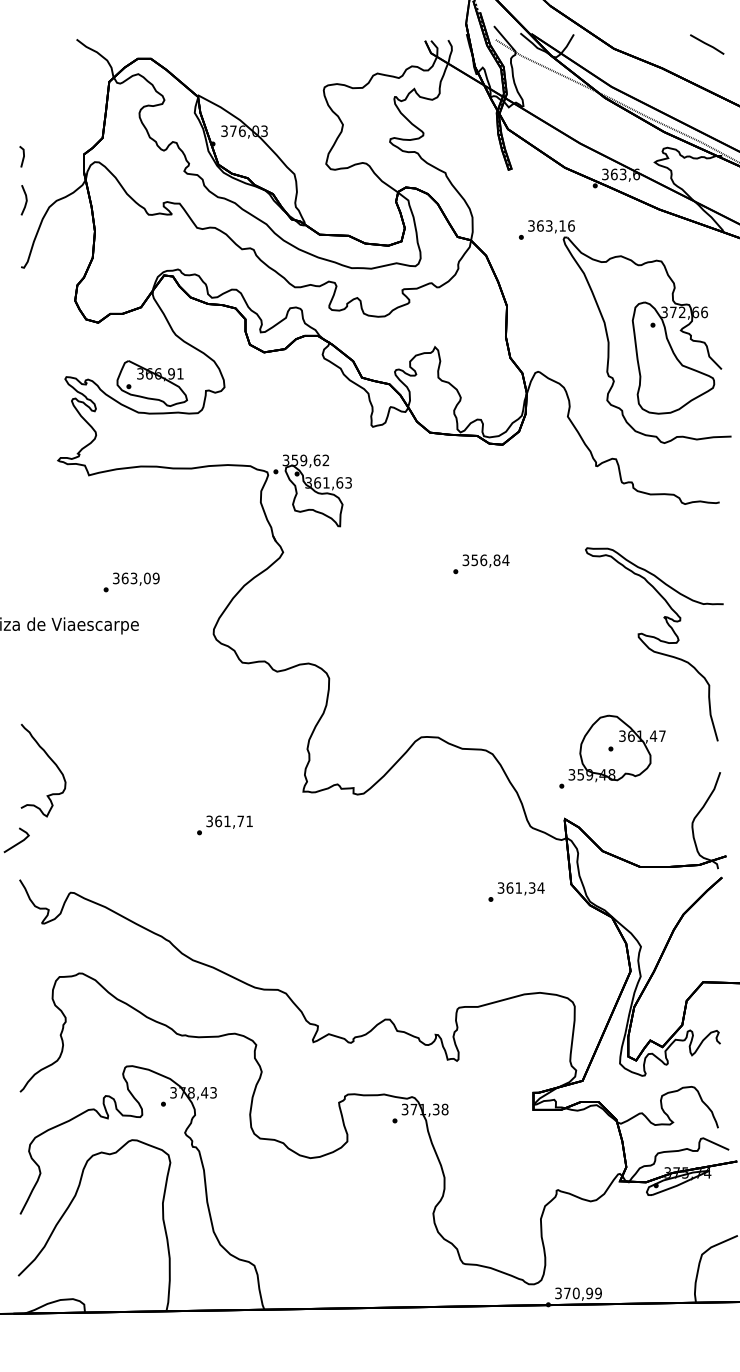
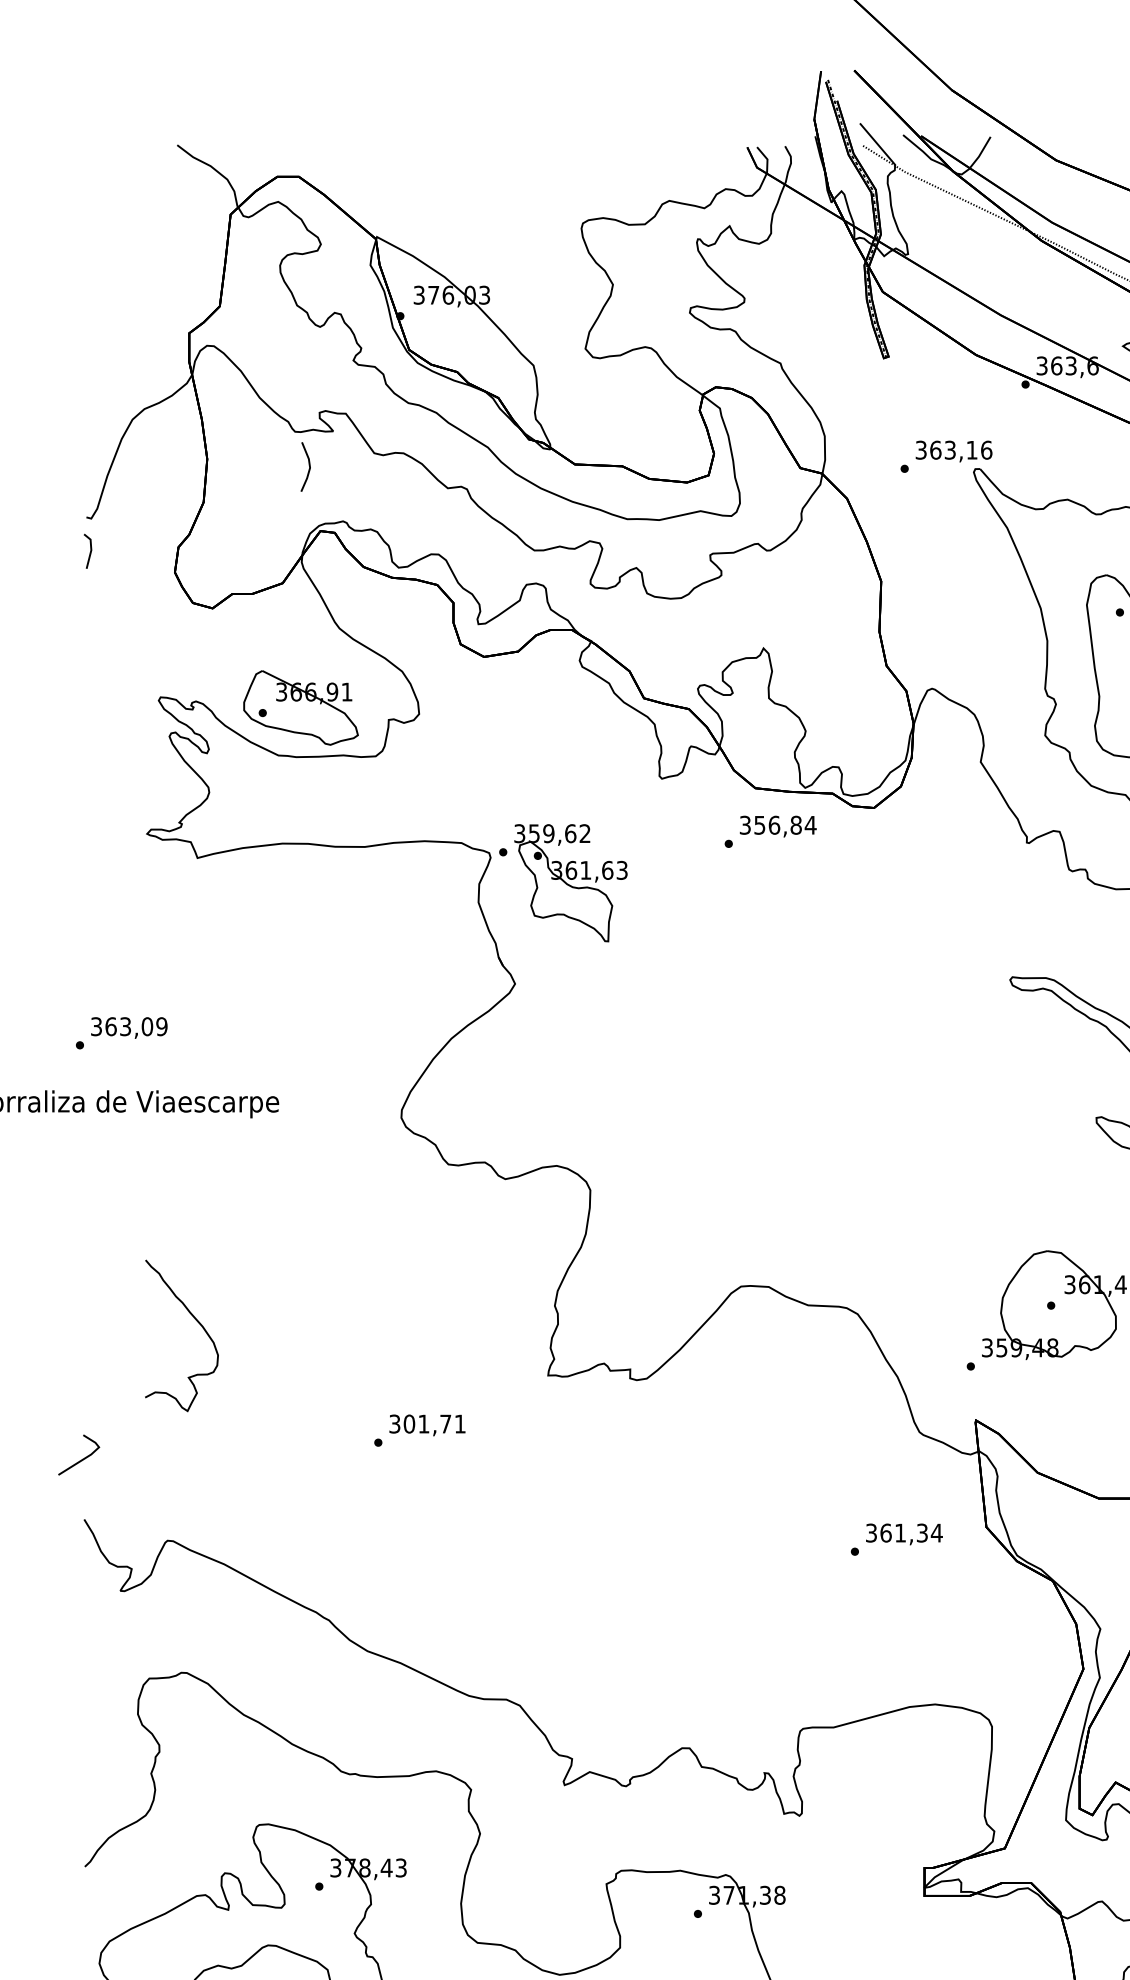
line: (22, 157) -> (88, 552), moved
line: (25, 200) -> (307, 467), moved
text: (481, 564) -> (770, 832), moved
text: (131, 582) -> (121, 1033), moved
curve: (51, 761) -> (195, 1321), moved
text: (218, 820) -> (409, 1422), 361,71 -> 301,71

